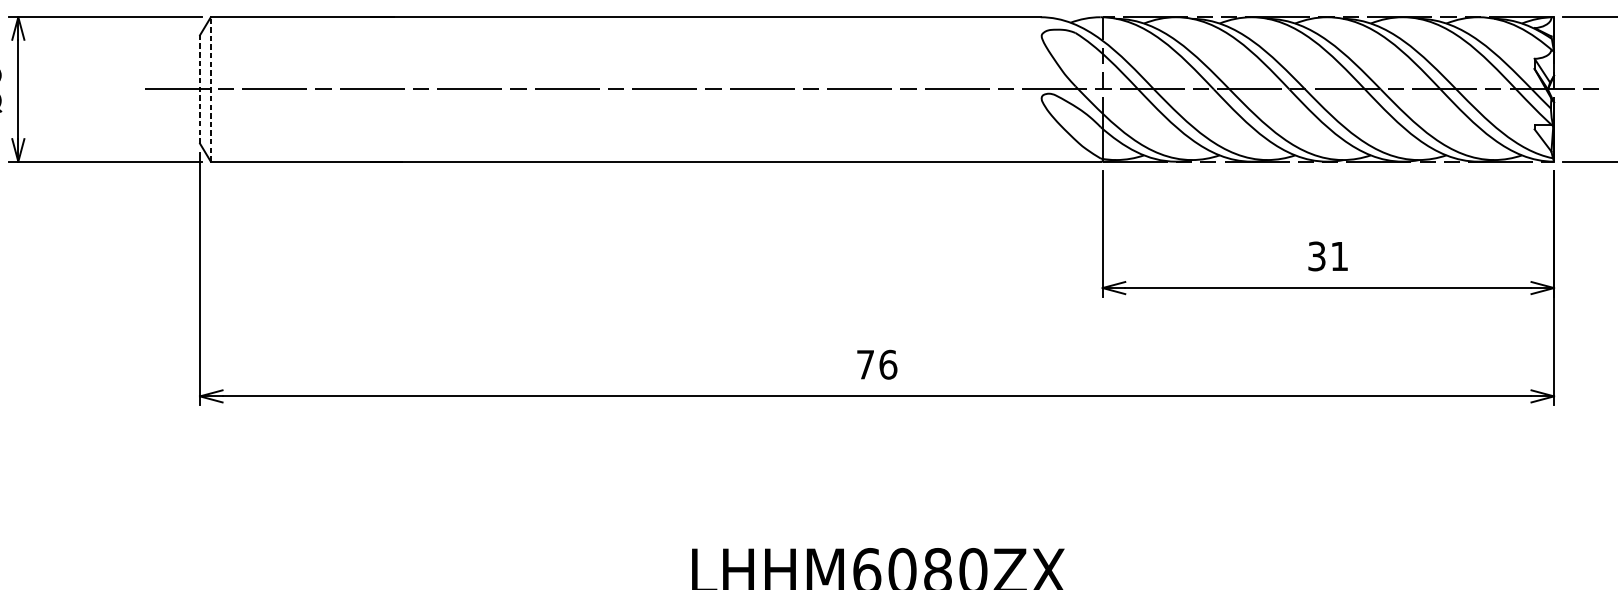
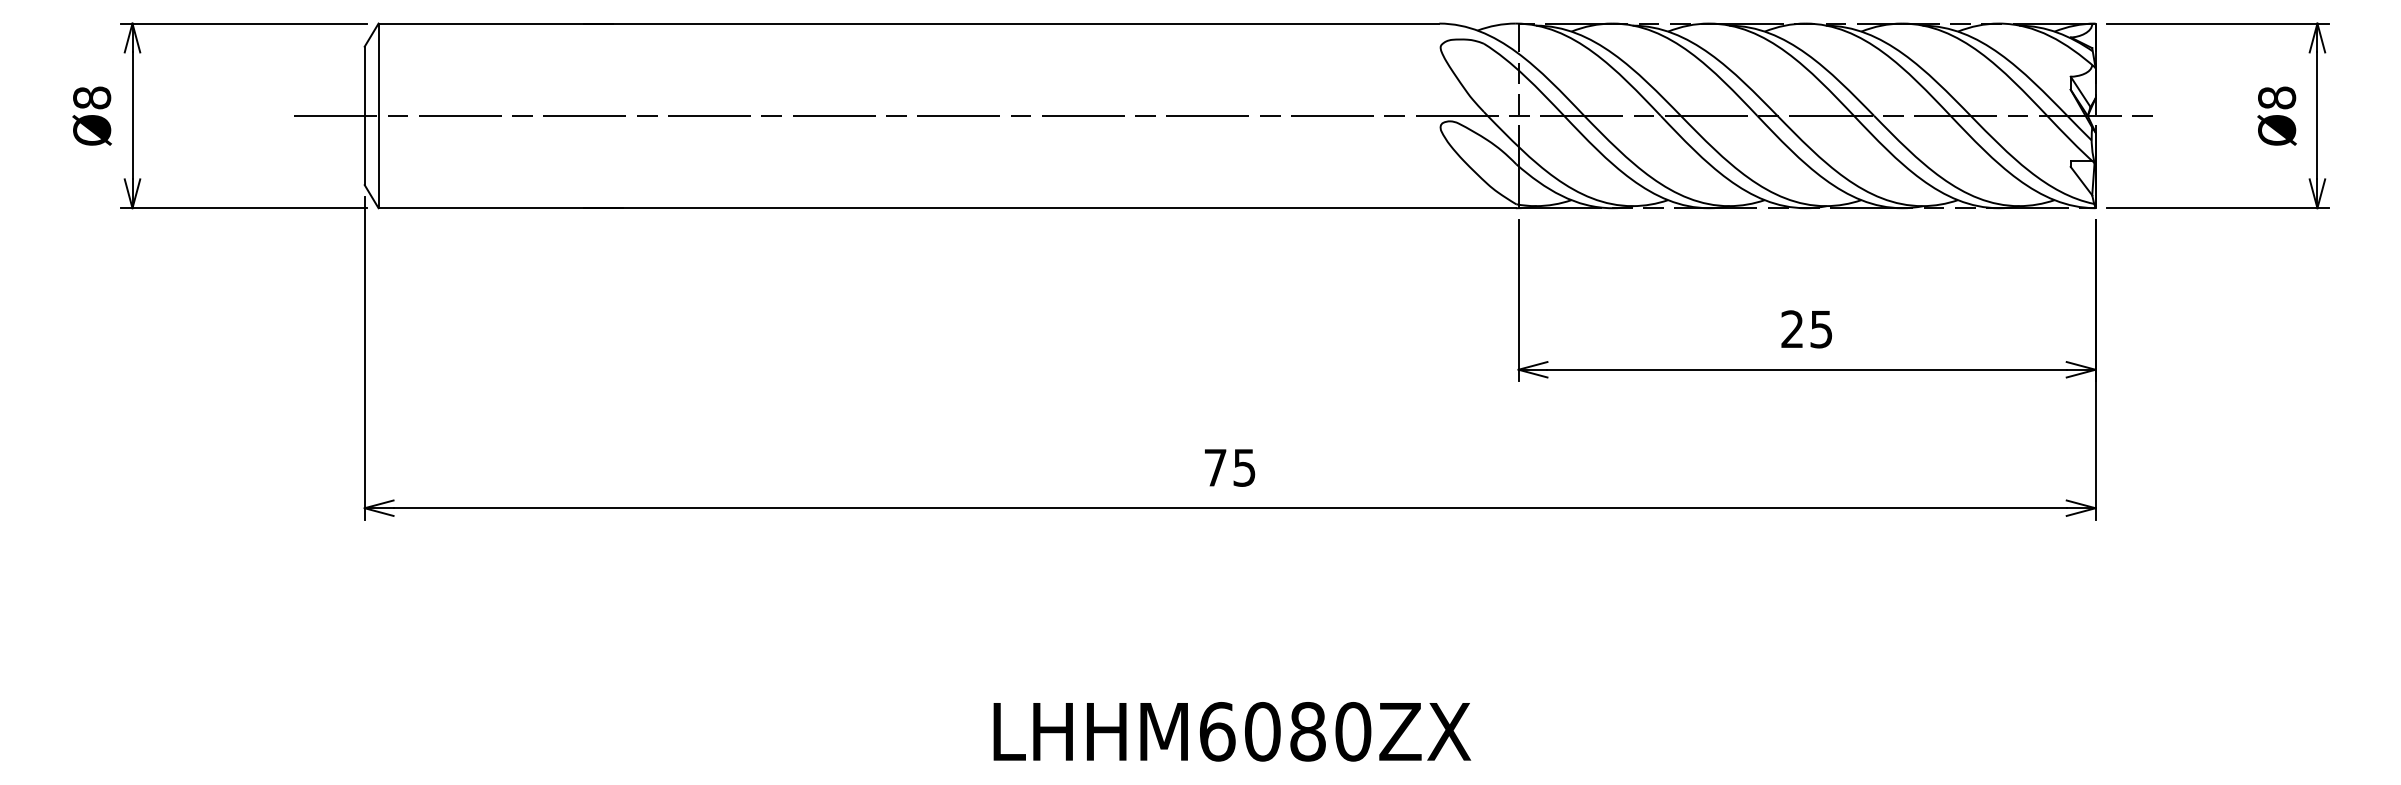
line: (199, 89) -> (364, 115), dashed -> solid
line: (210, 89) -> (378, 115), dashed -> solid
text: (1327, 256) -> (1806, 329), 31 -> 25
text: (888, 364) -> (1244, 467), 76 -> 75

